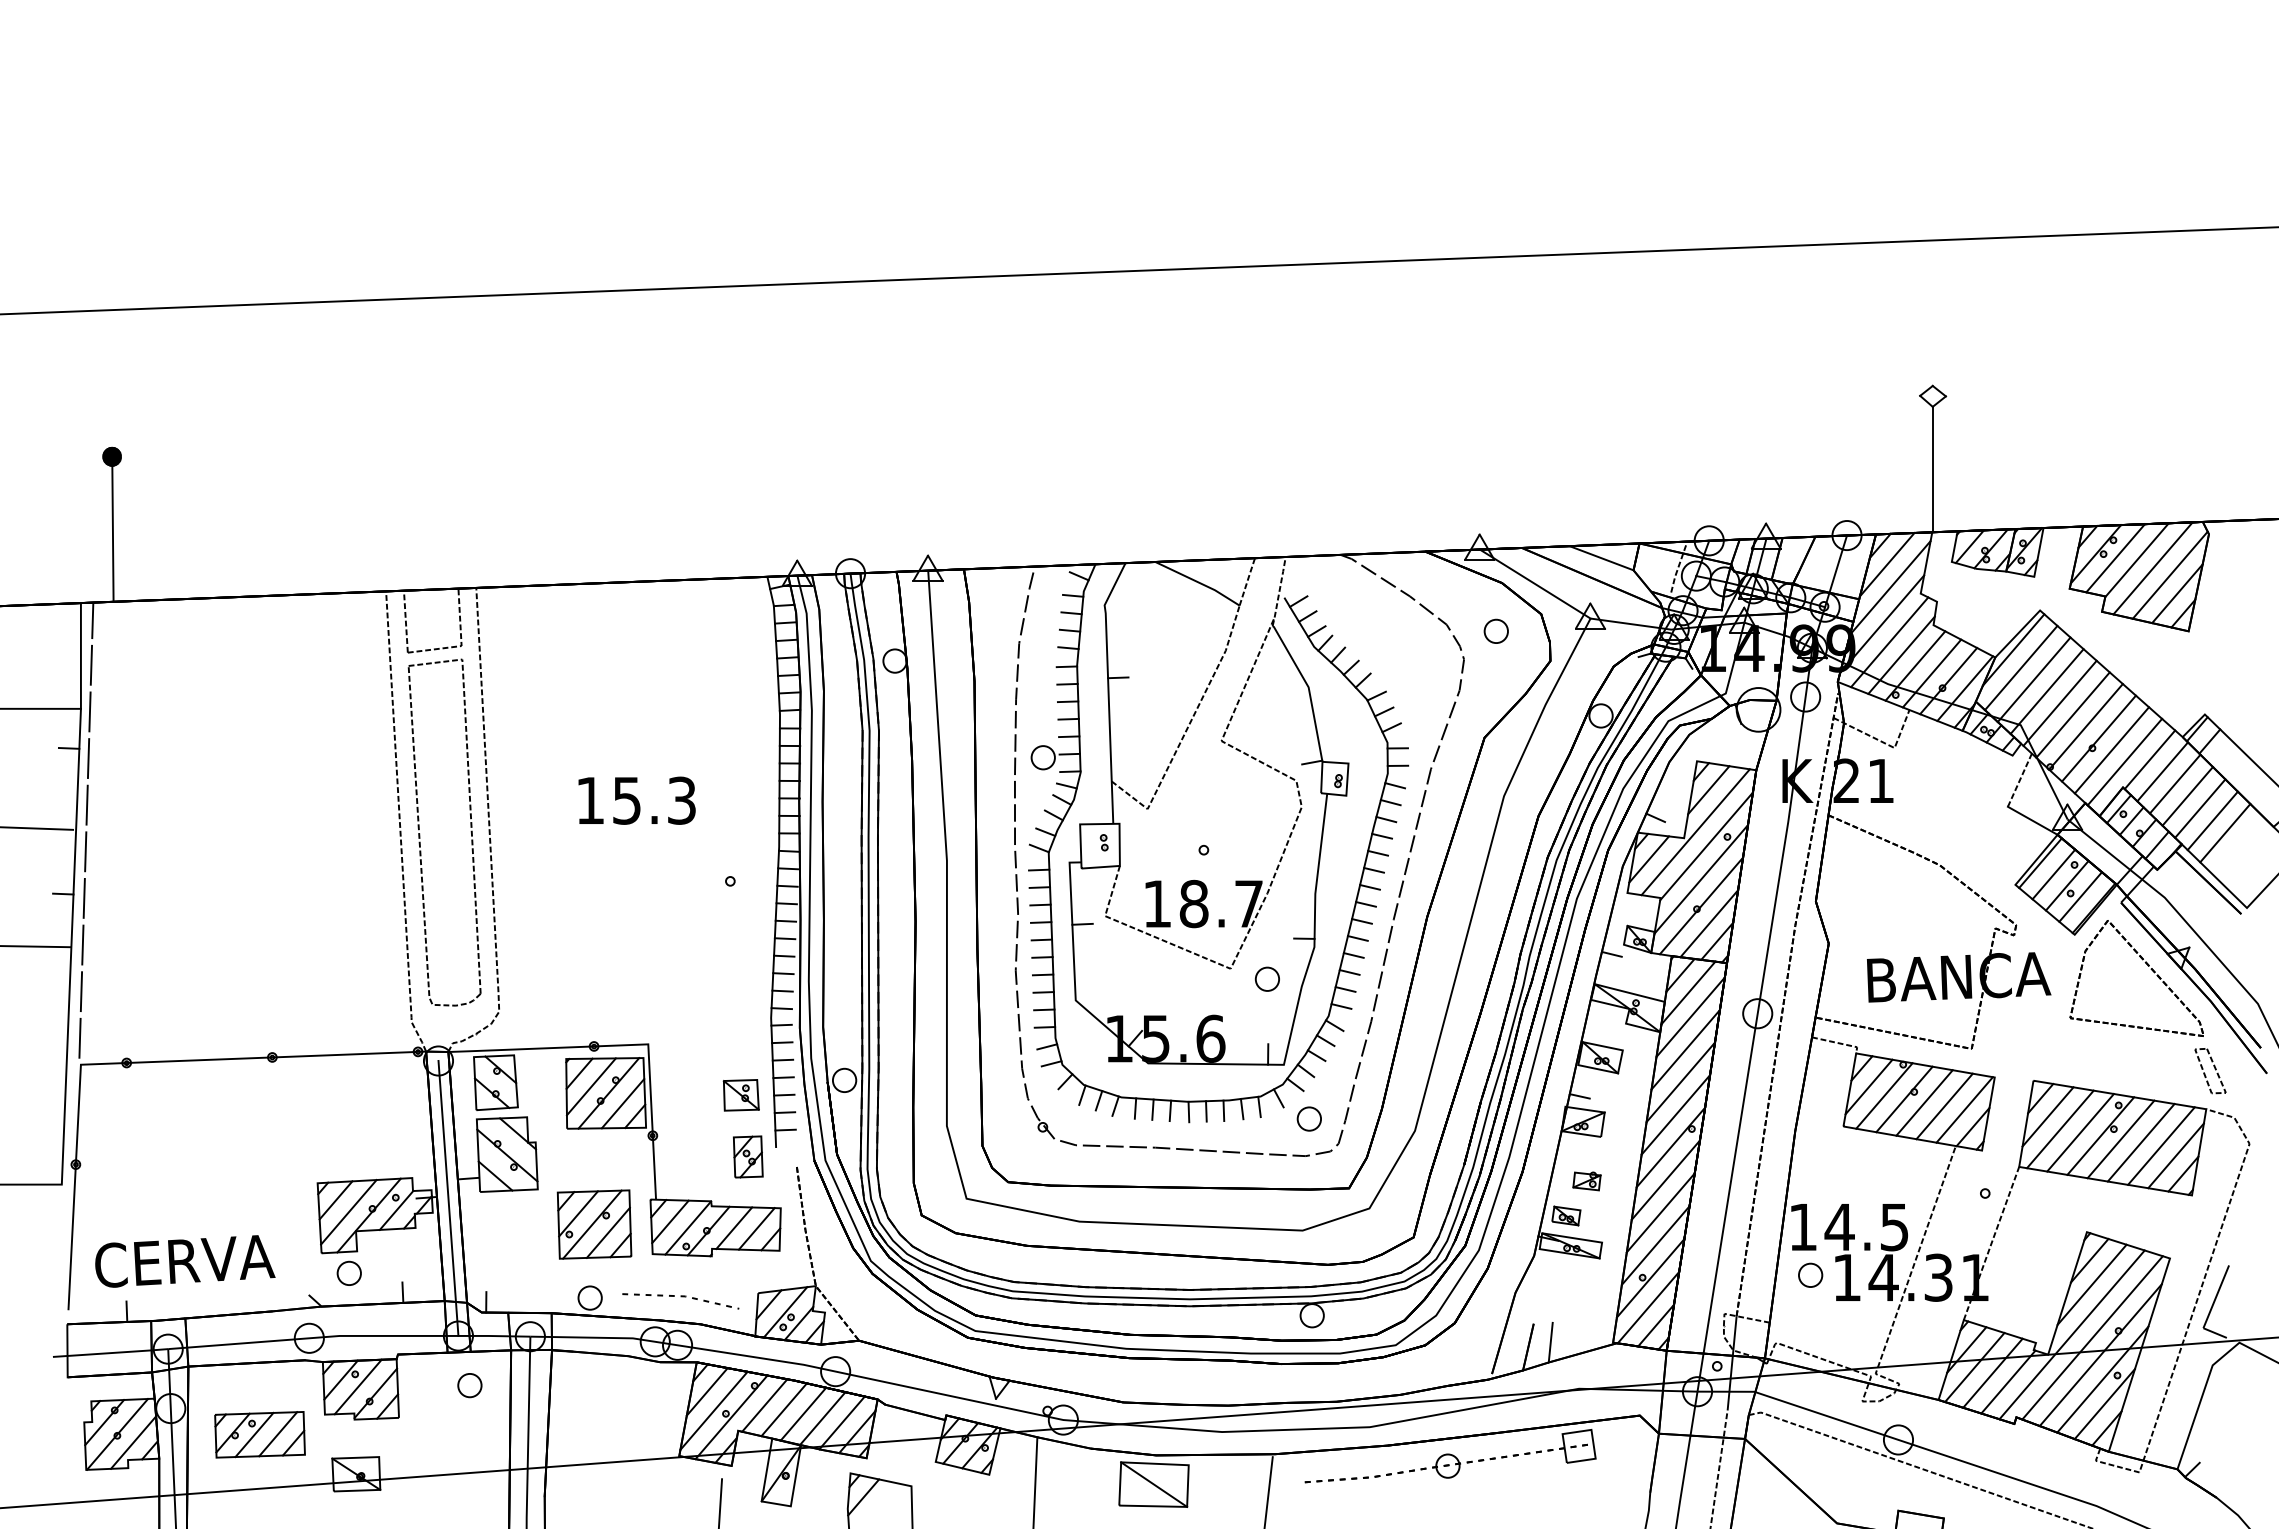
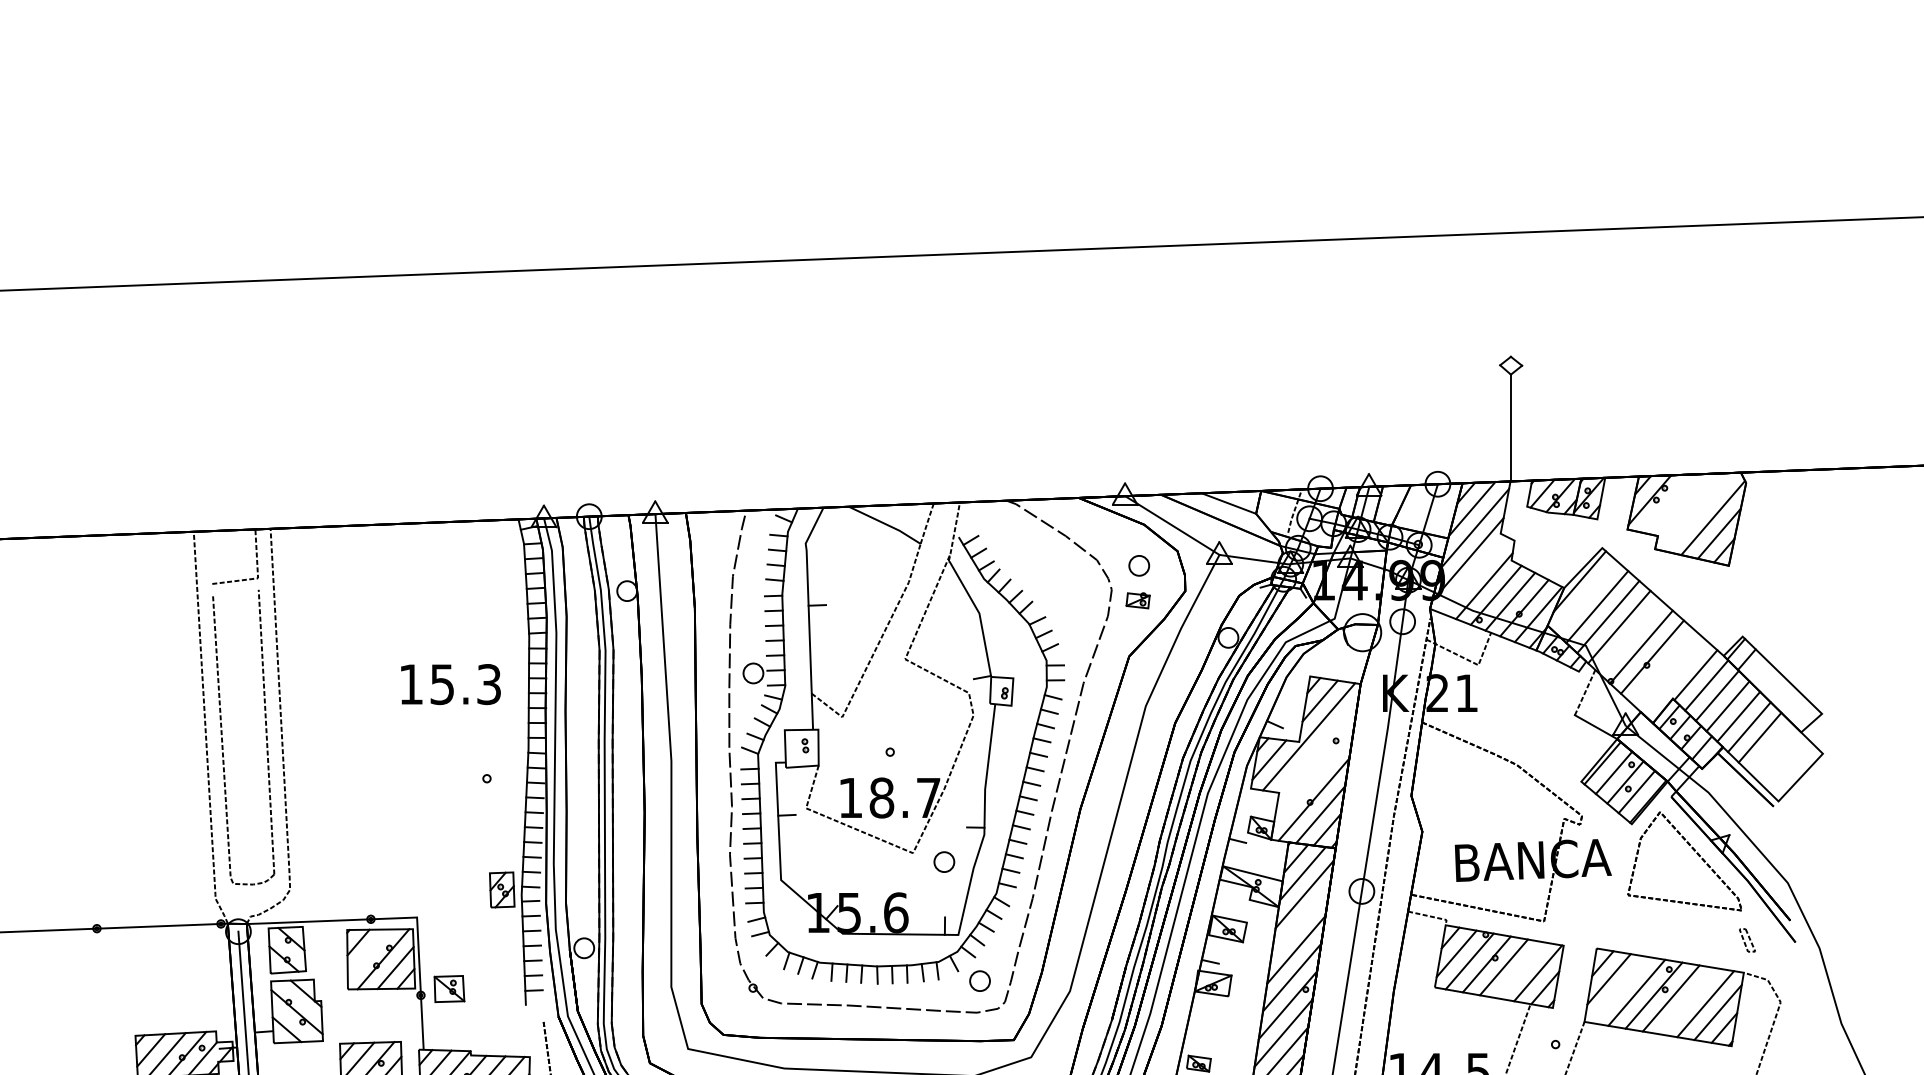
line: (2115, 558) -> (1666, 503), removed
line: (2136, 560) -> (1684, 505), removed
line: (2152, 568) -> (1698, 512), removed
line: (405, 621) -> (210, 557), removed
line: (1889, 642) -> (1474, 575), removed
line: (435, 662) -> (235, 592), removed
line: (2021, 667) -> (1586, 596), removed
line: (2072, 714) -> (1629, 636), removed
line: (2111, 750) -> (1663, 667), removed
line: (2124, 761) -> (1674, 676), removed
text: (636, 800) -> (450, 684), moved
line: (1706, 846) -> (1318, 749), removed
line: (1700, 879) -> (1313, 777), removed
line: (1685, 1049) -> (1300, 921), removed
part: (2210, 1071) -> (1747, 940), size x0.6
line: (590, 1086) -> (367, 953), removed
part: (740, 1095) -> (448, 989), moved
line: (1944, 1106) -> (1520, 970), removed
line: (2059, 1129) -> (1618, 990), removed
line: (2140, 1142) -> (1687, 1001), removed
part: (748, 1156) -> (502, 889), moved
part: (1586, 1181) -> (1137, 600), moved

